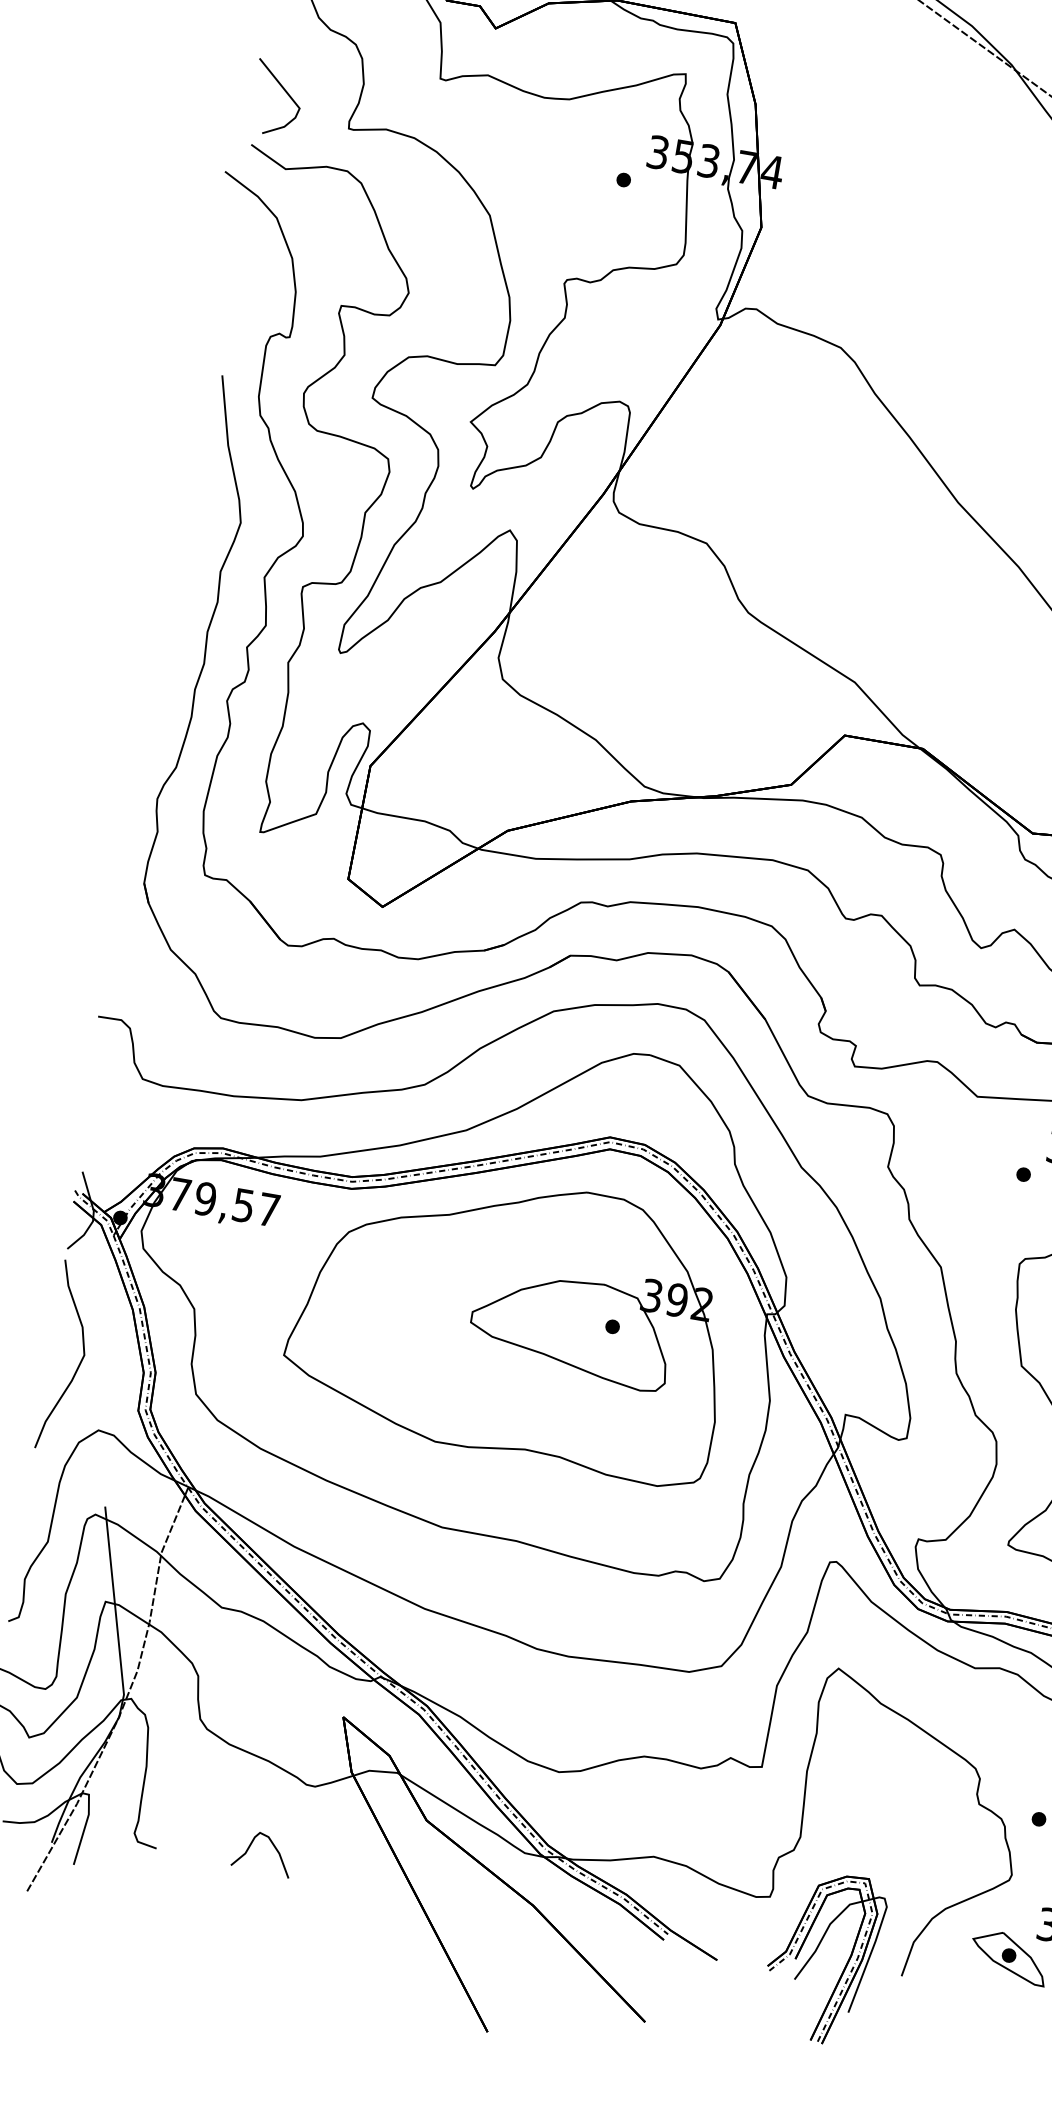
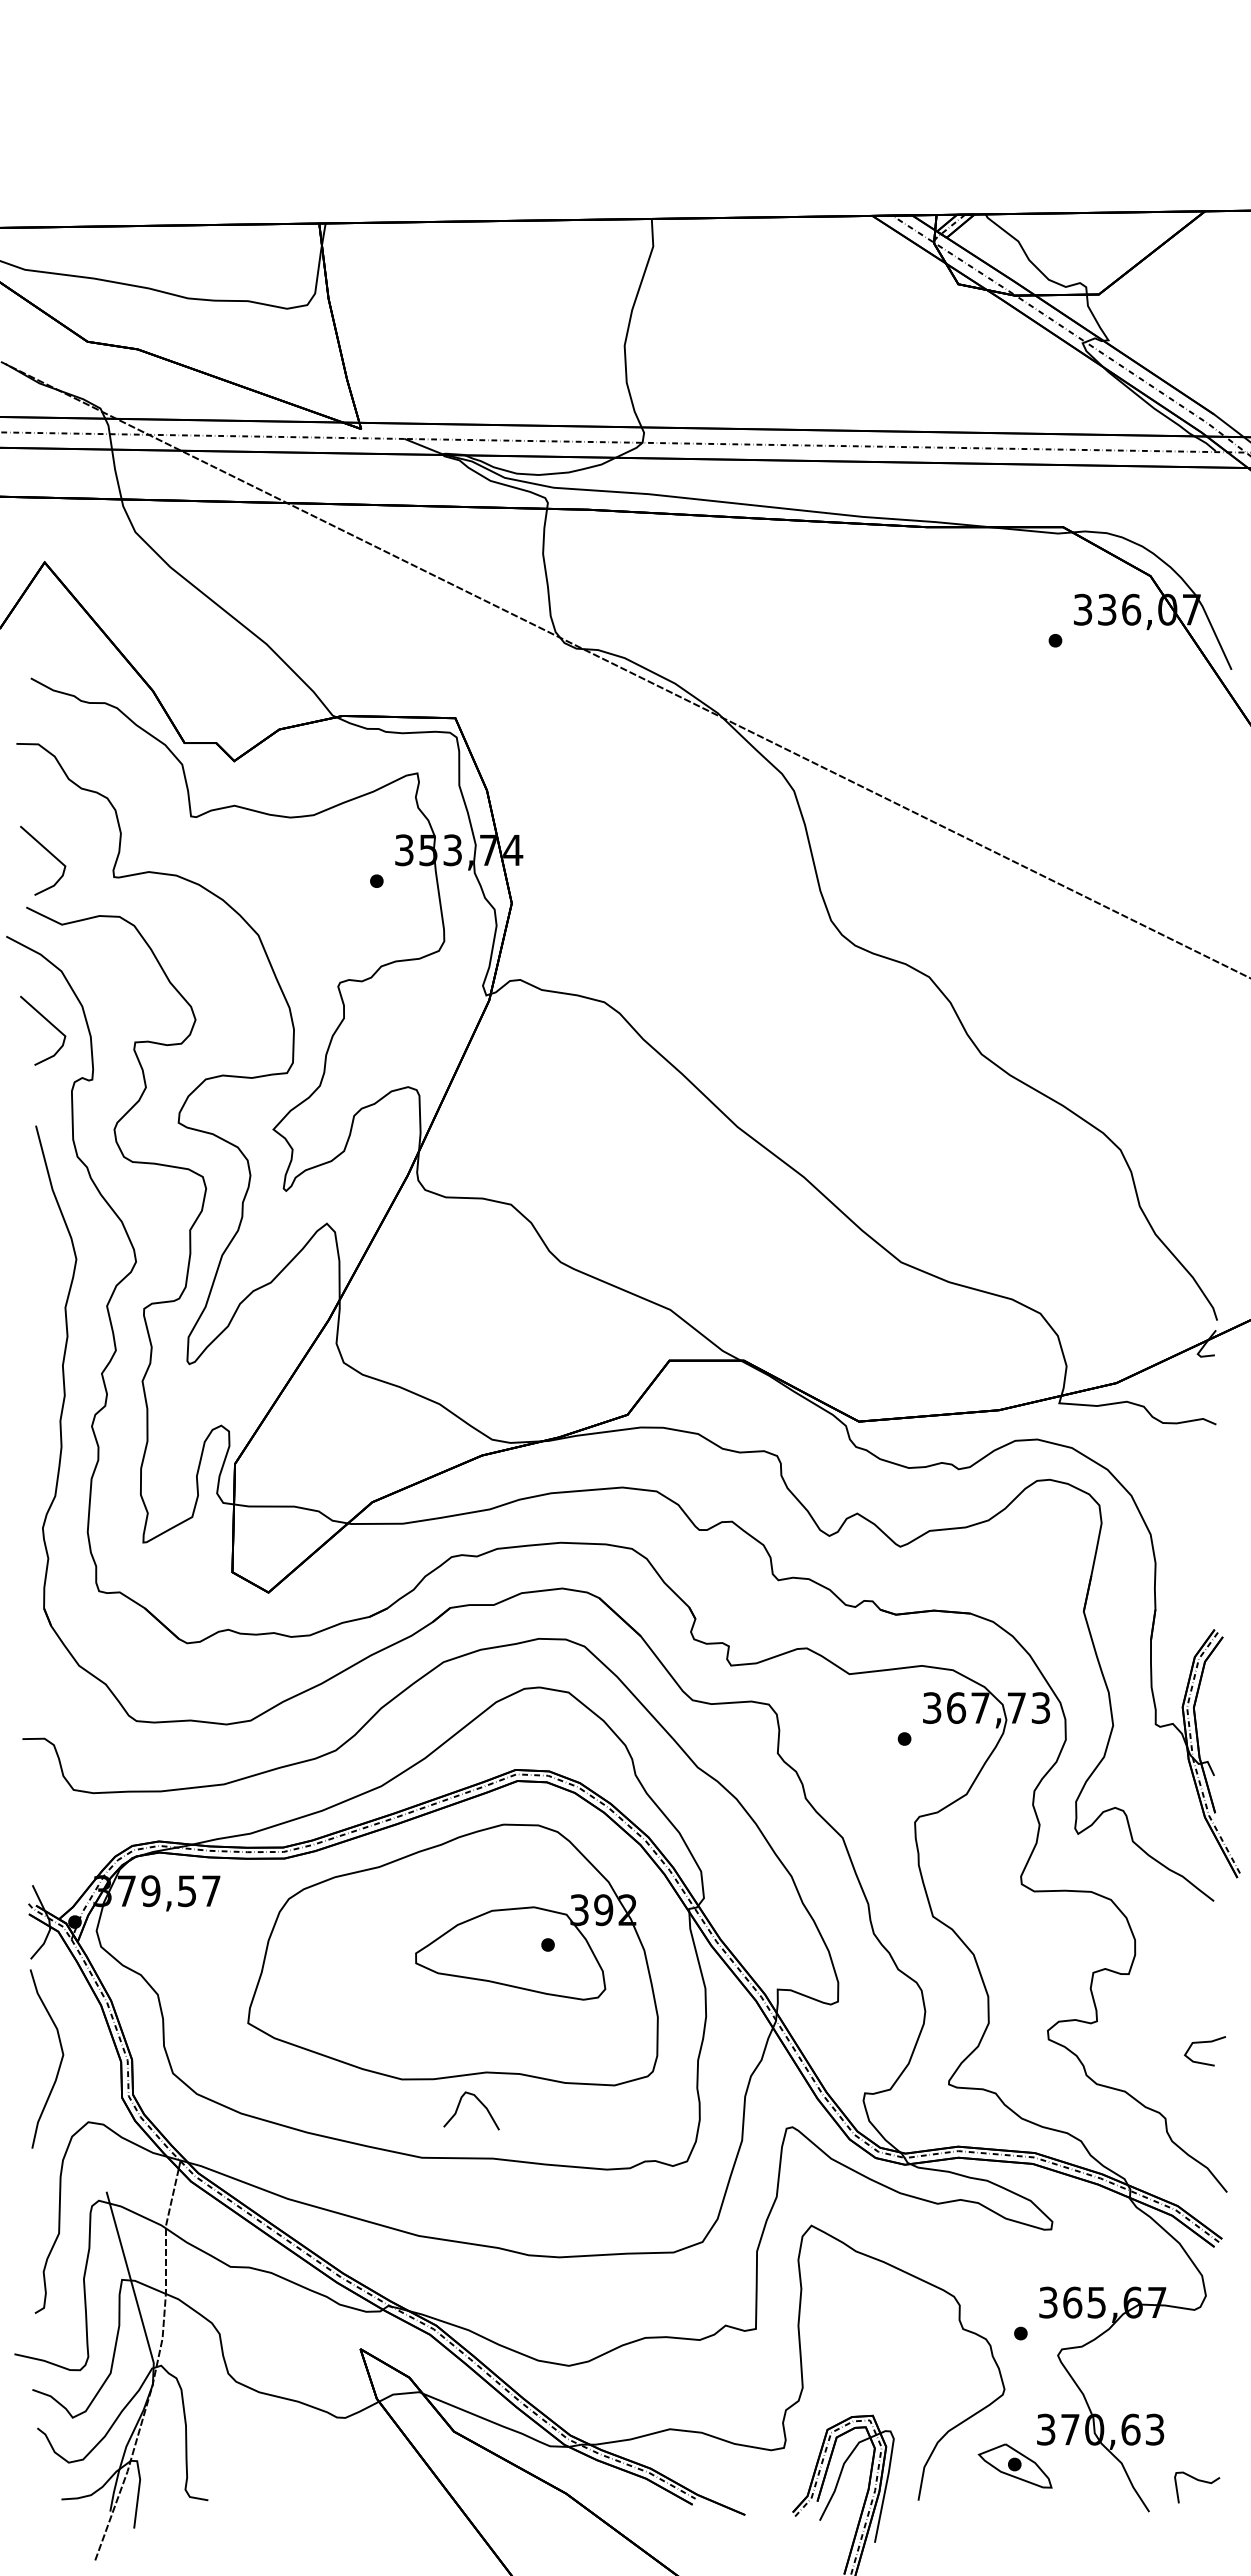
line: (254, 270) -> (49, 1023), added
curve: (272, 1845) -> (479, 2102), moved

